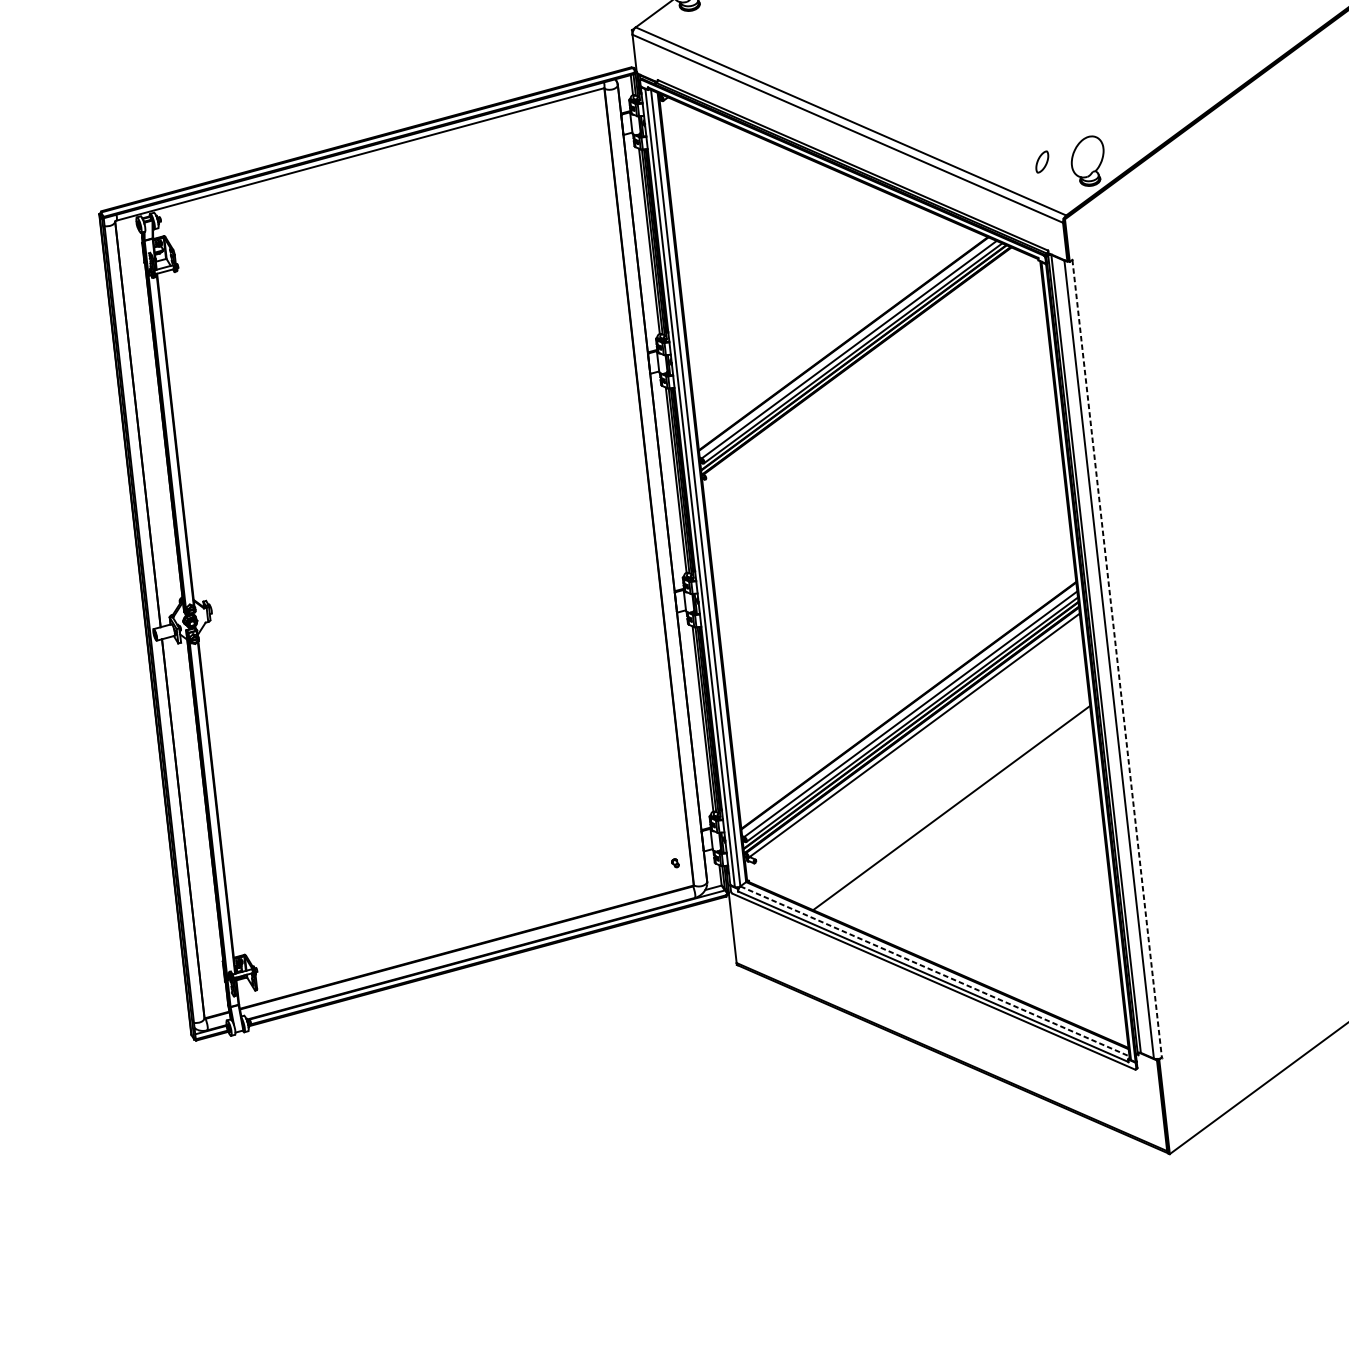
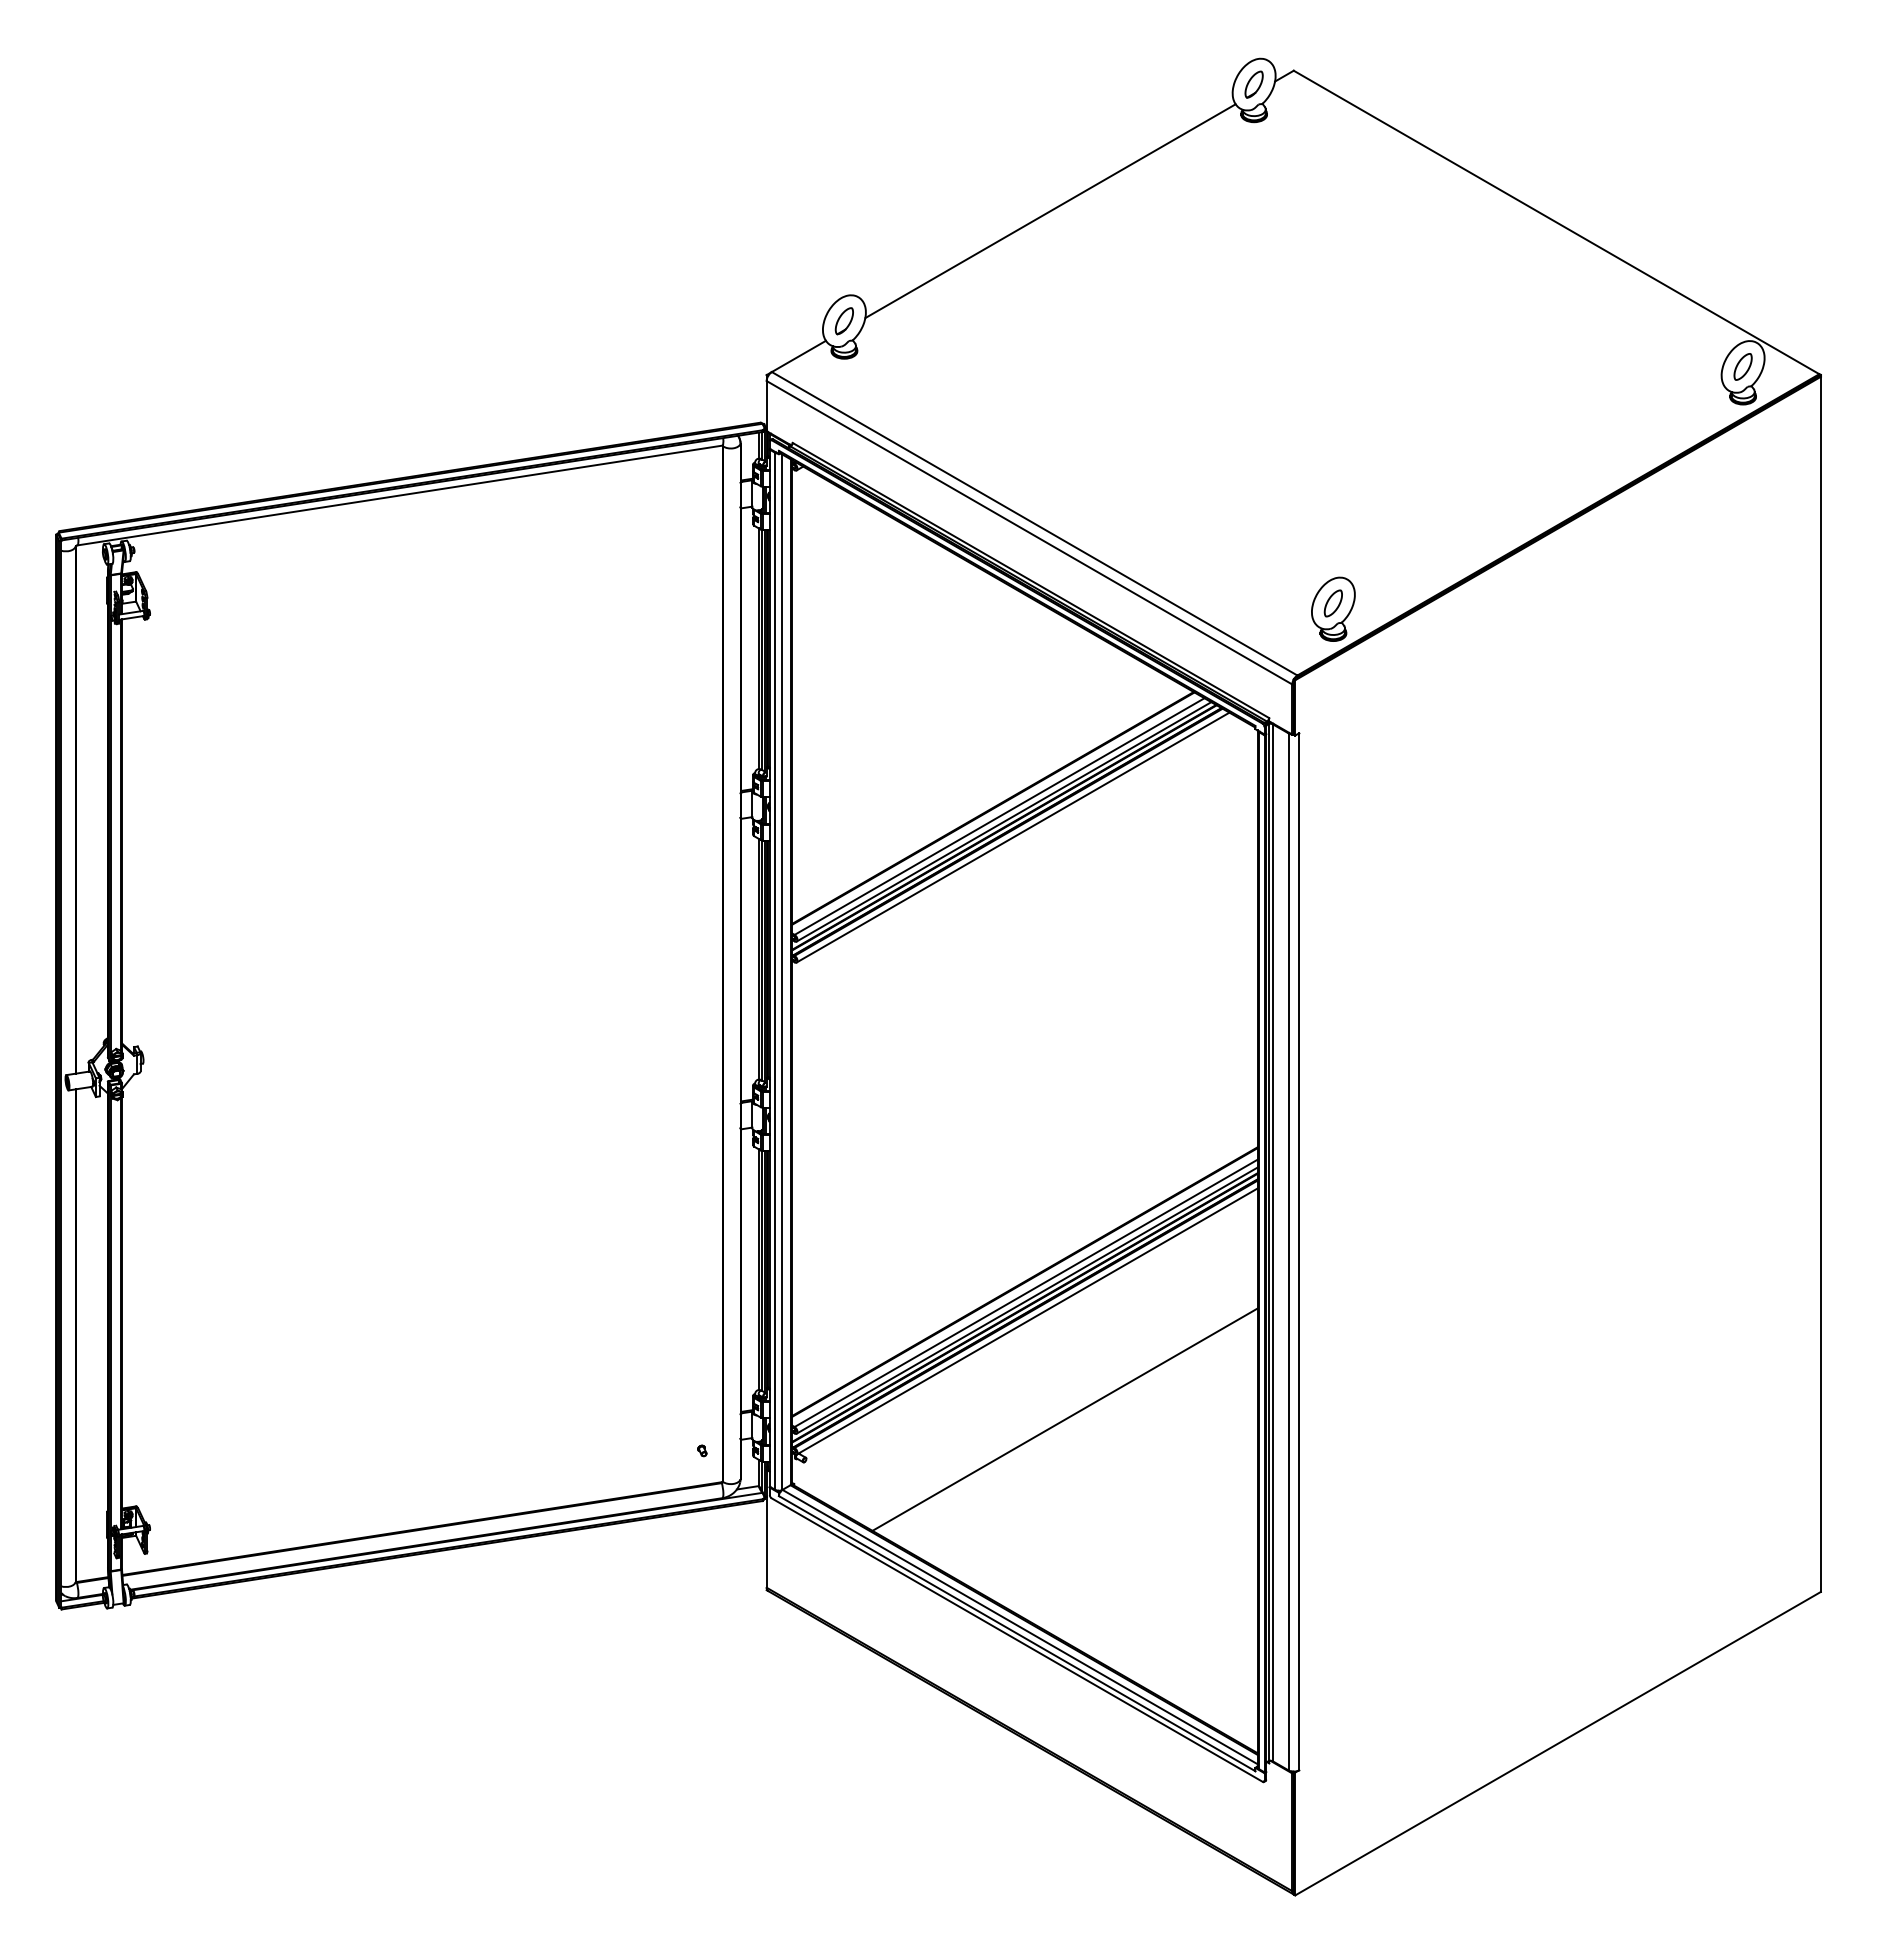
part: (1041, 162) -> (1332, 603), moved
line: (861, 364) -> (1012, 837), added
line: (1116, 658) -> (1298, 1251), dashed -> solid
line: (935, 971) -> (1020, 1627), dashed -> solid

